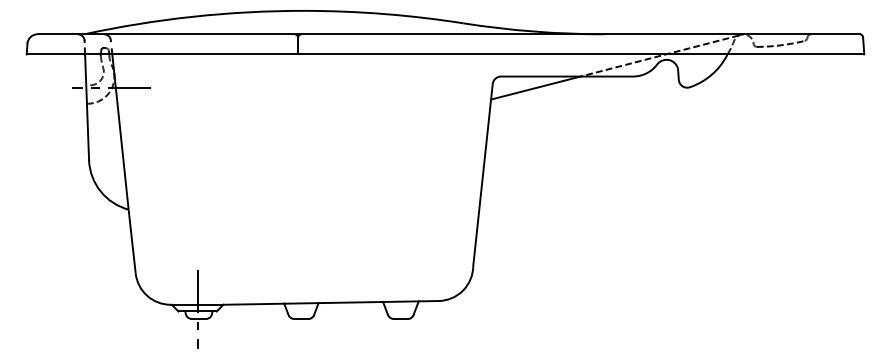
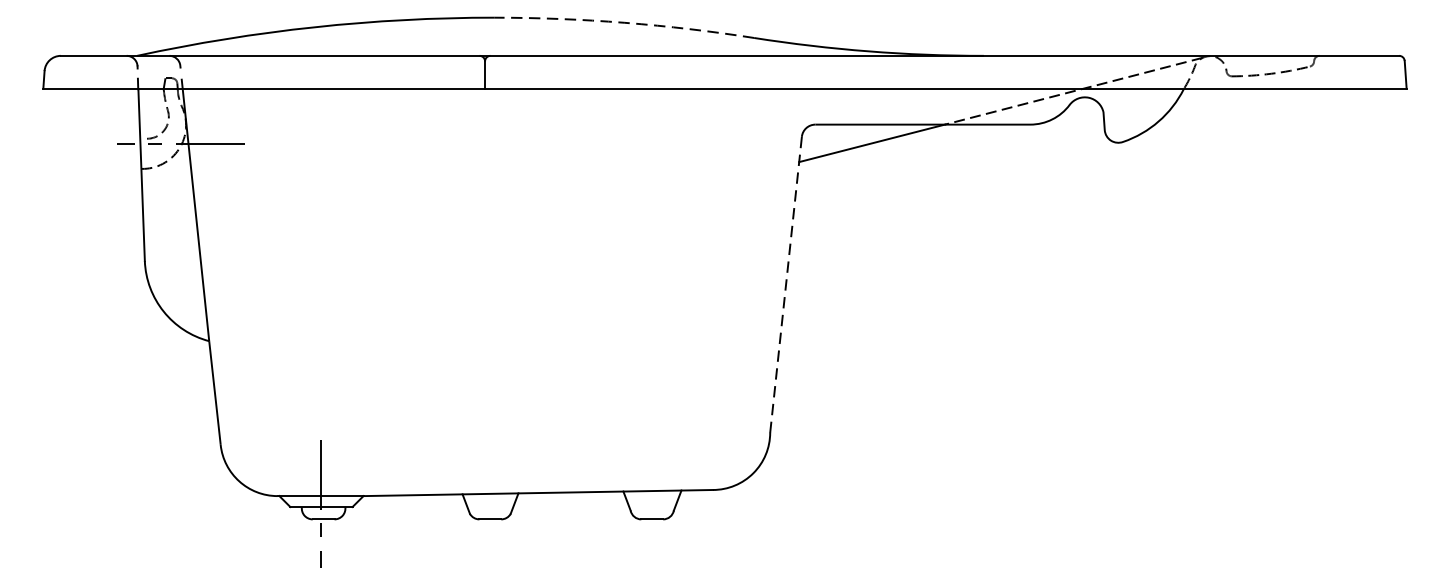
arc: (383, 14) -> (624, 23), solid -> dashed
line: (482, 175) -> (785, 285), solid -> dashed

